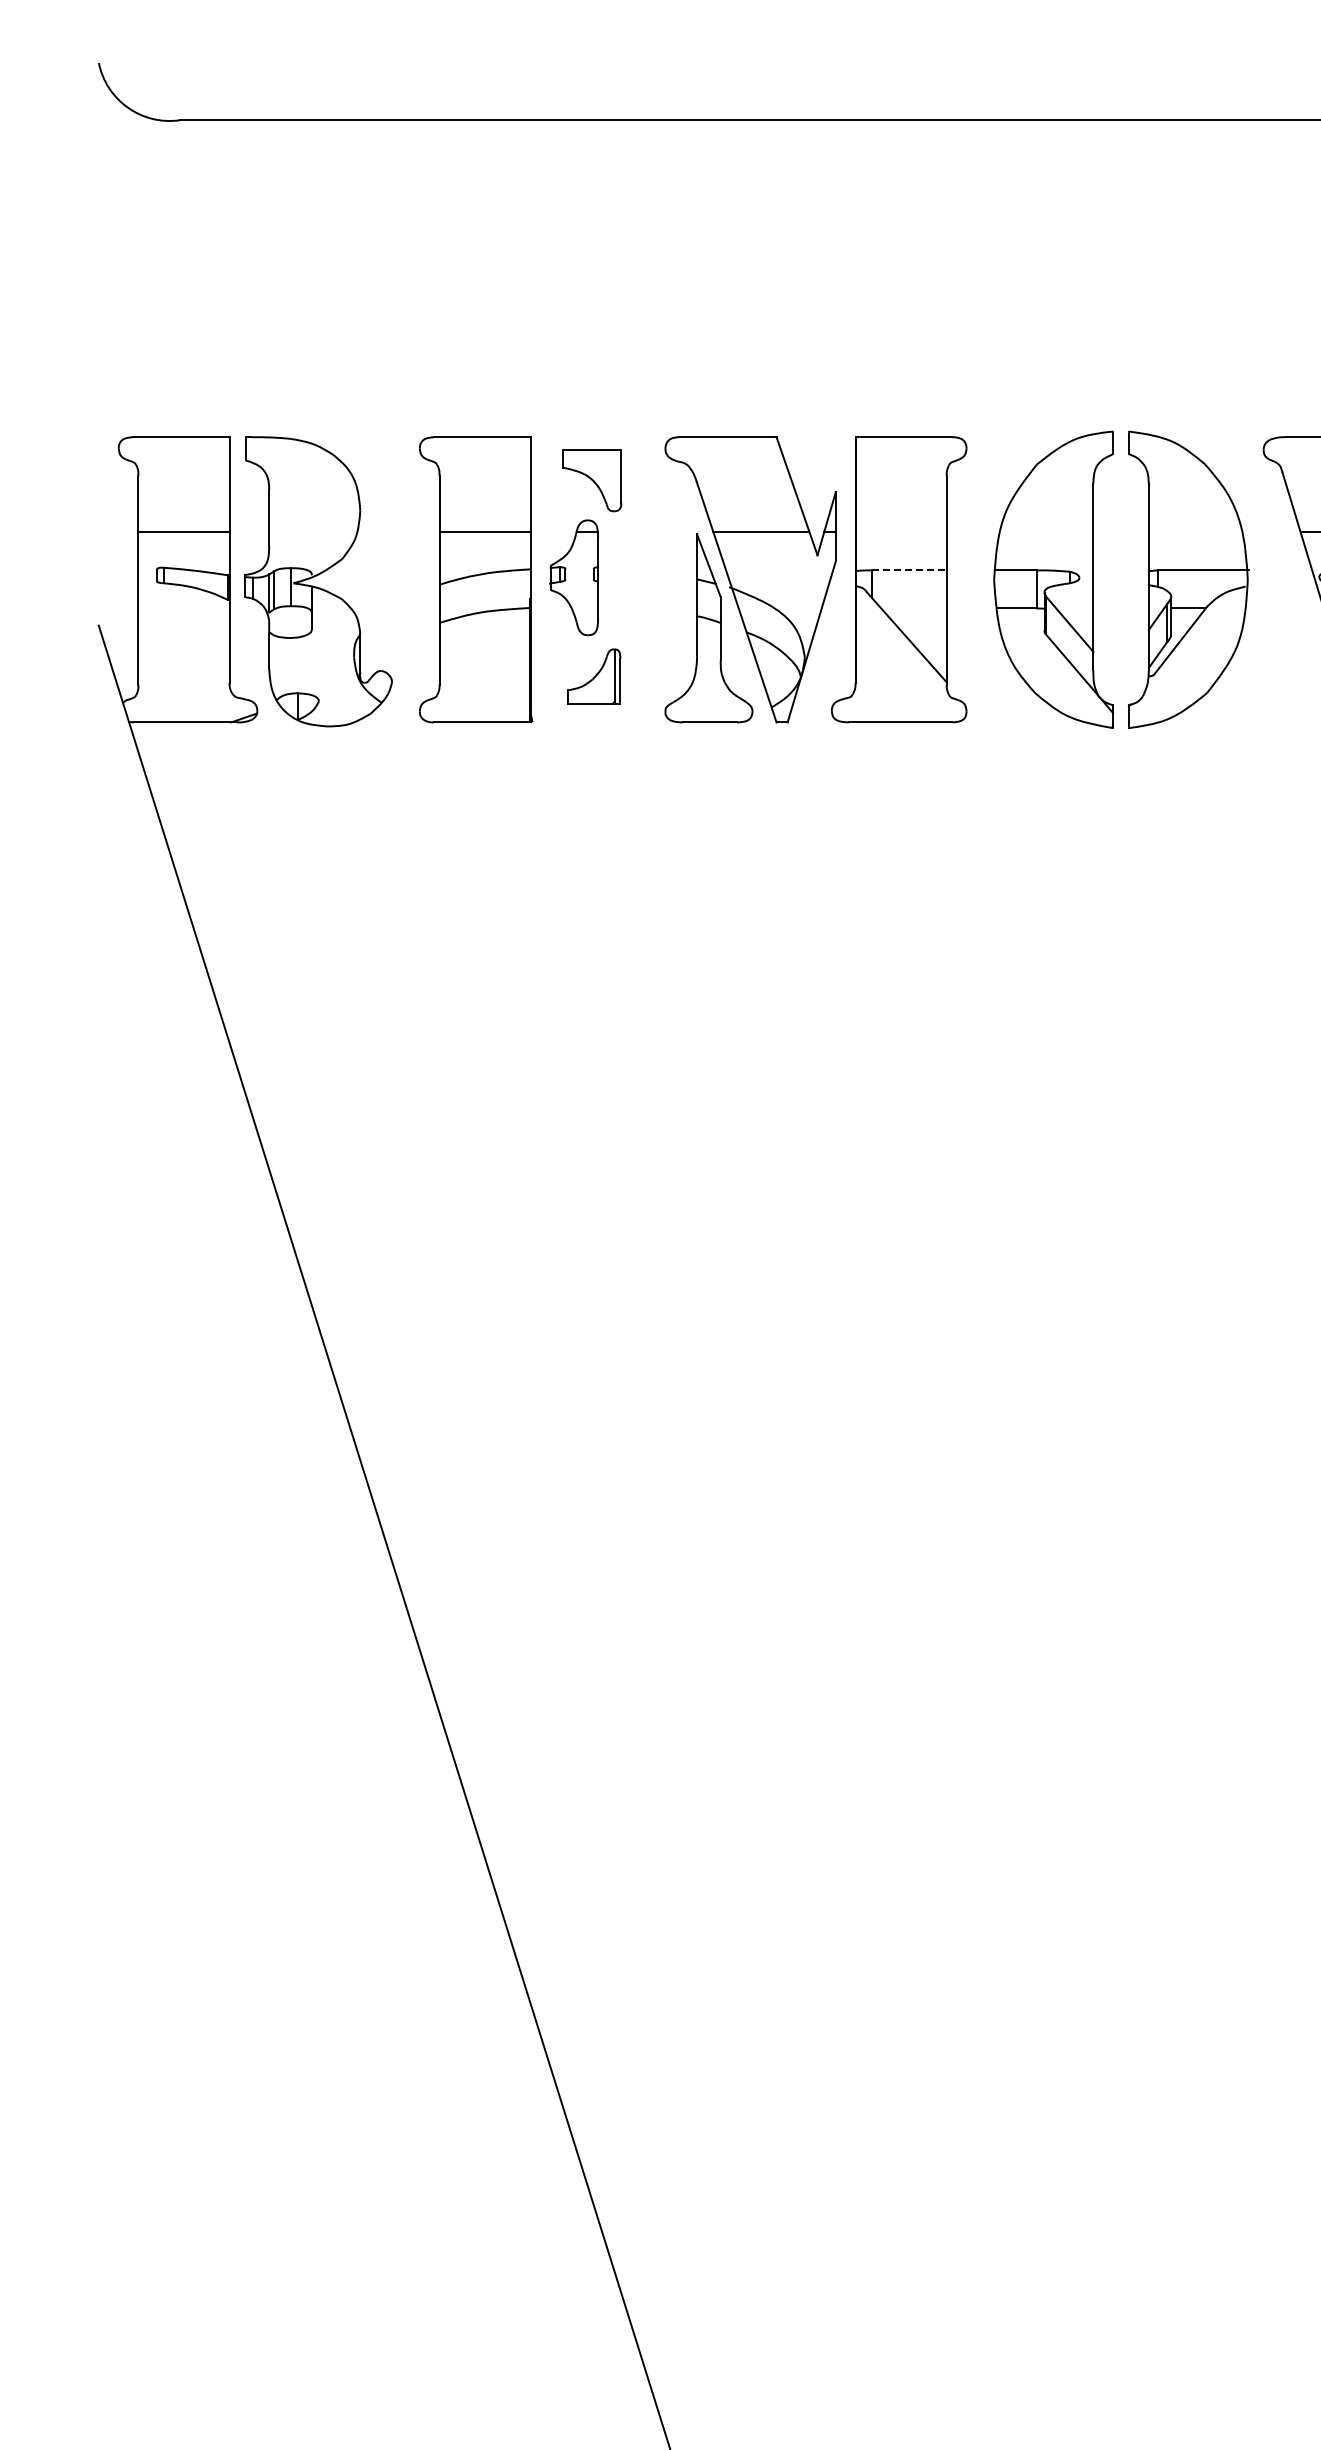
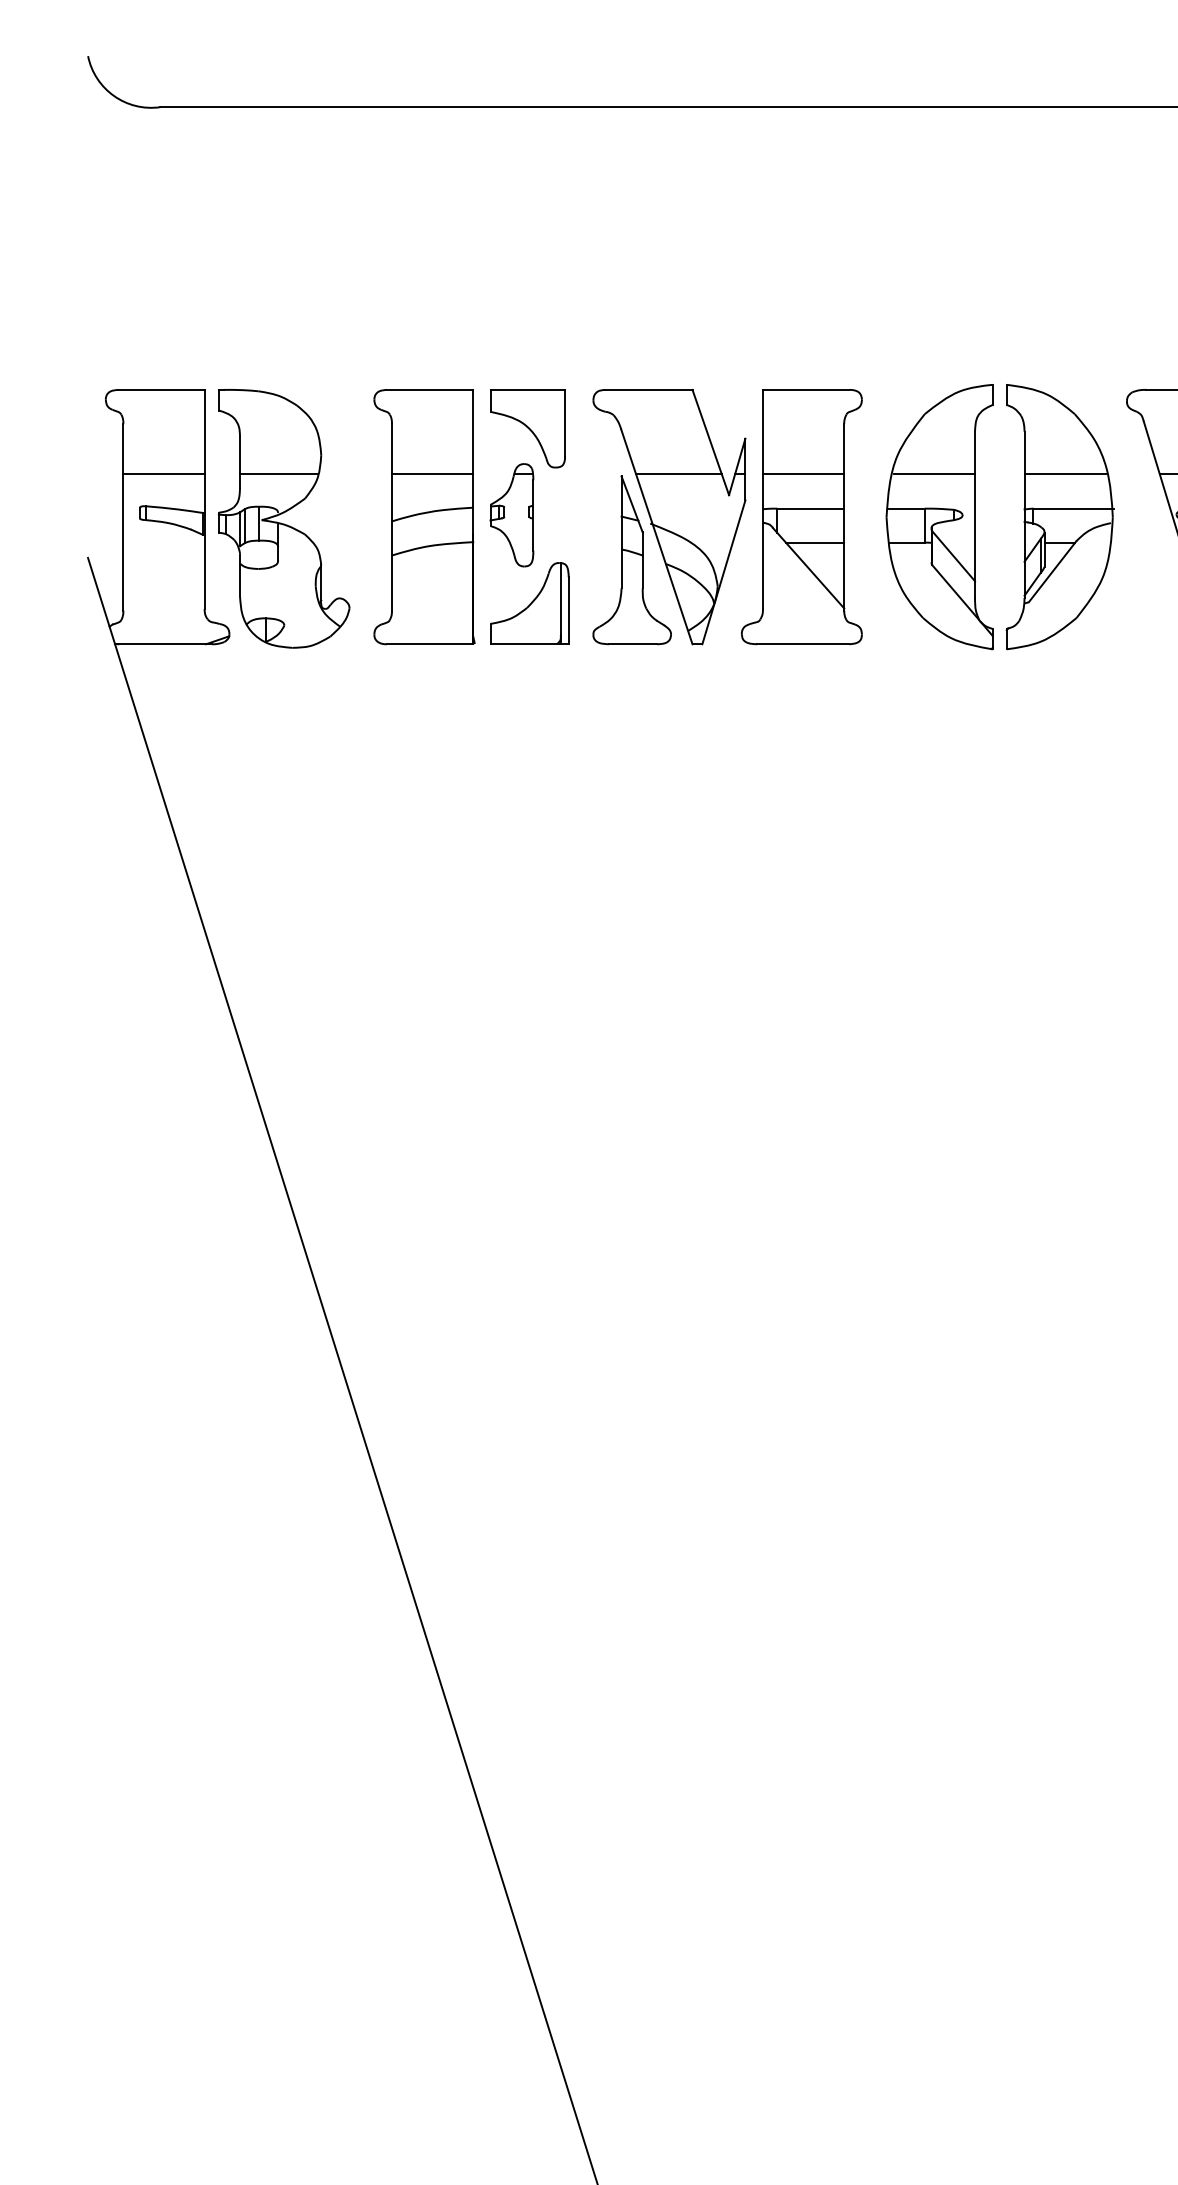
part: (592, 480) -> (528, 428), size x1.43
line: (312, 531) -> (278, 473), added
line: (900, 531) -> (803, 473), added
line: (1047, 531) -> (934, 473), added
line: (1194, 531) -> (1065, 473), added
line: (909, 570) -> (811, 508), dashed -> solid
line: (913, 608) -> (814, 542), added
part: (594, 676) -> (530, 603), size x1.67

